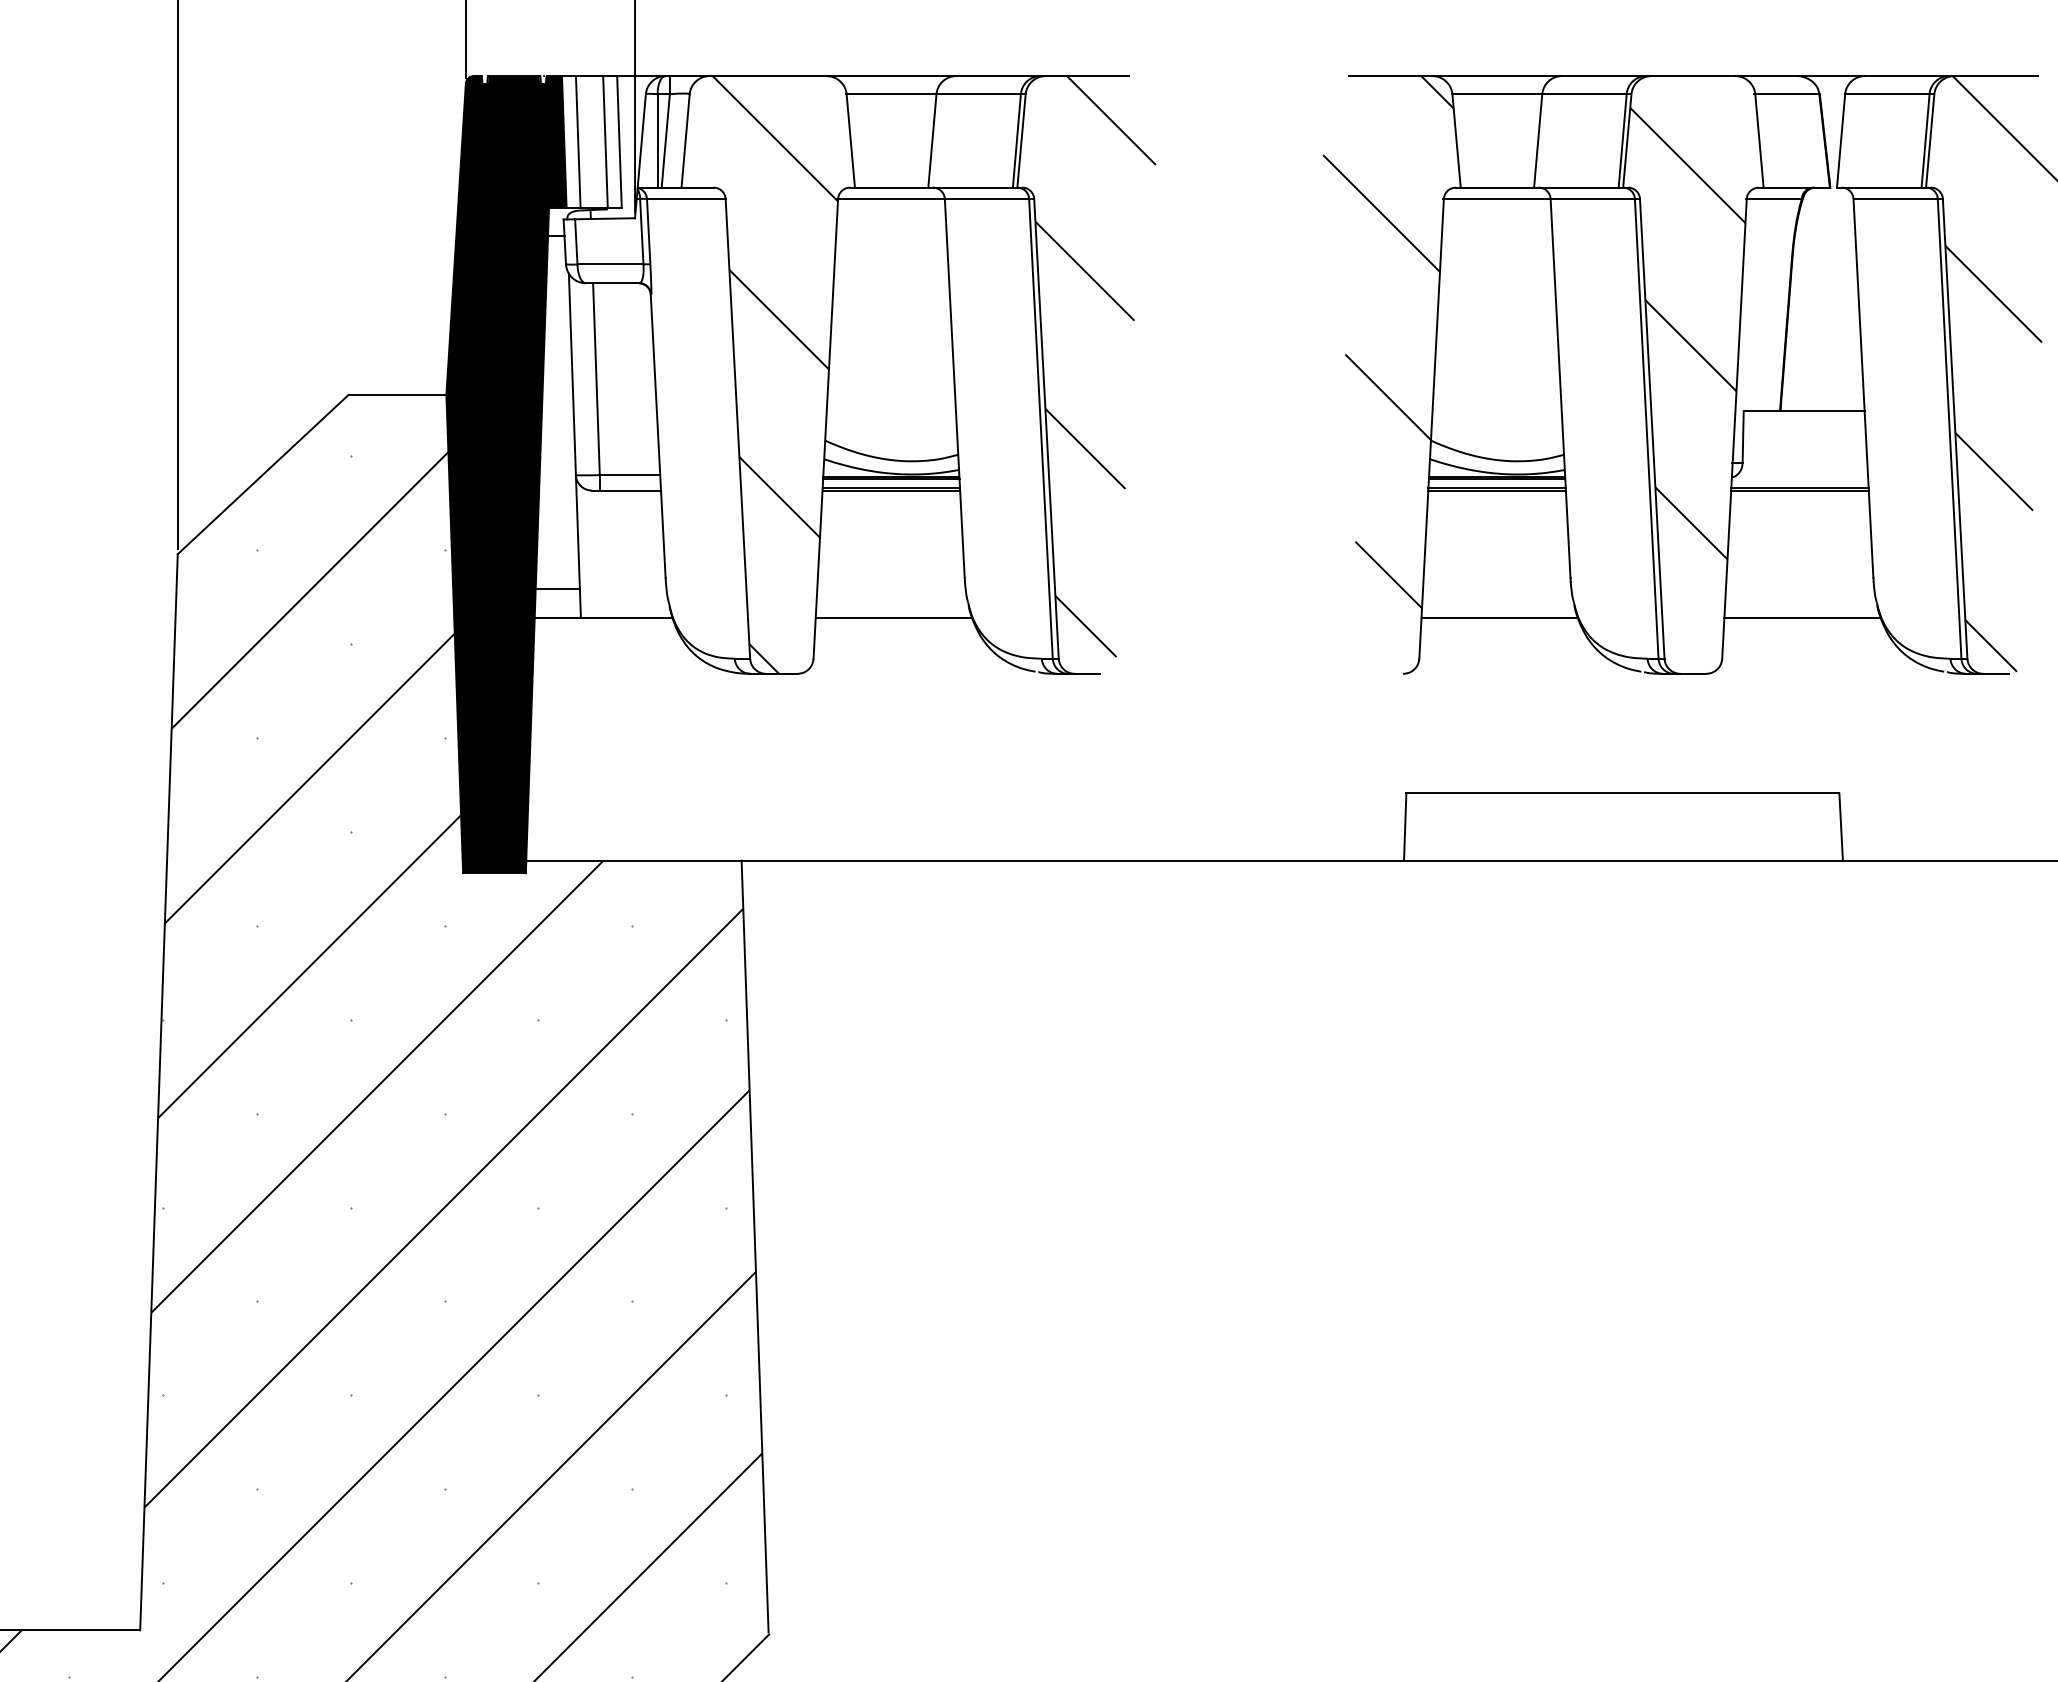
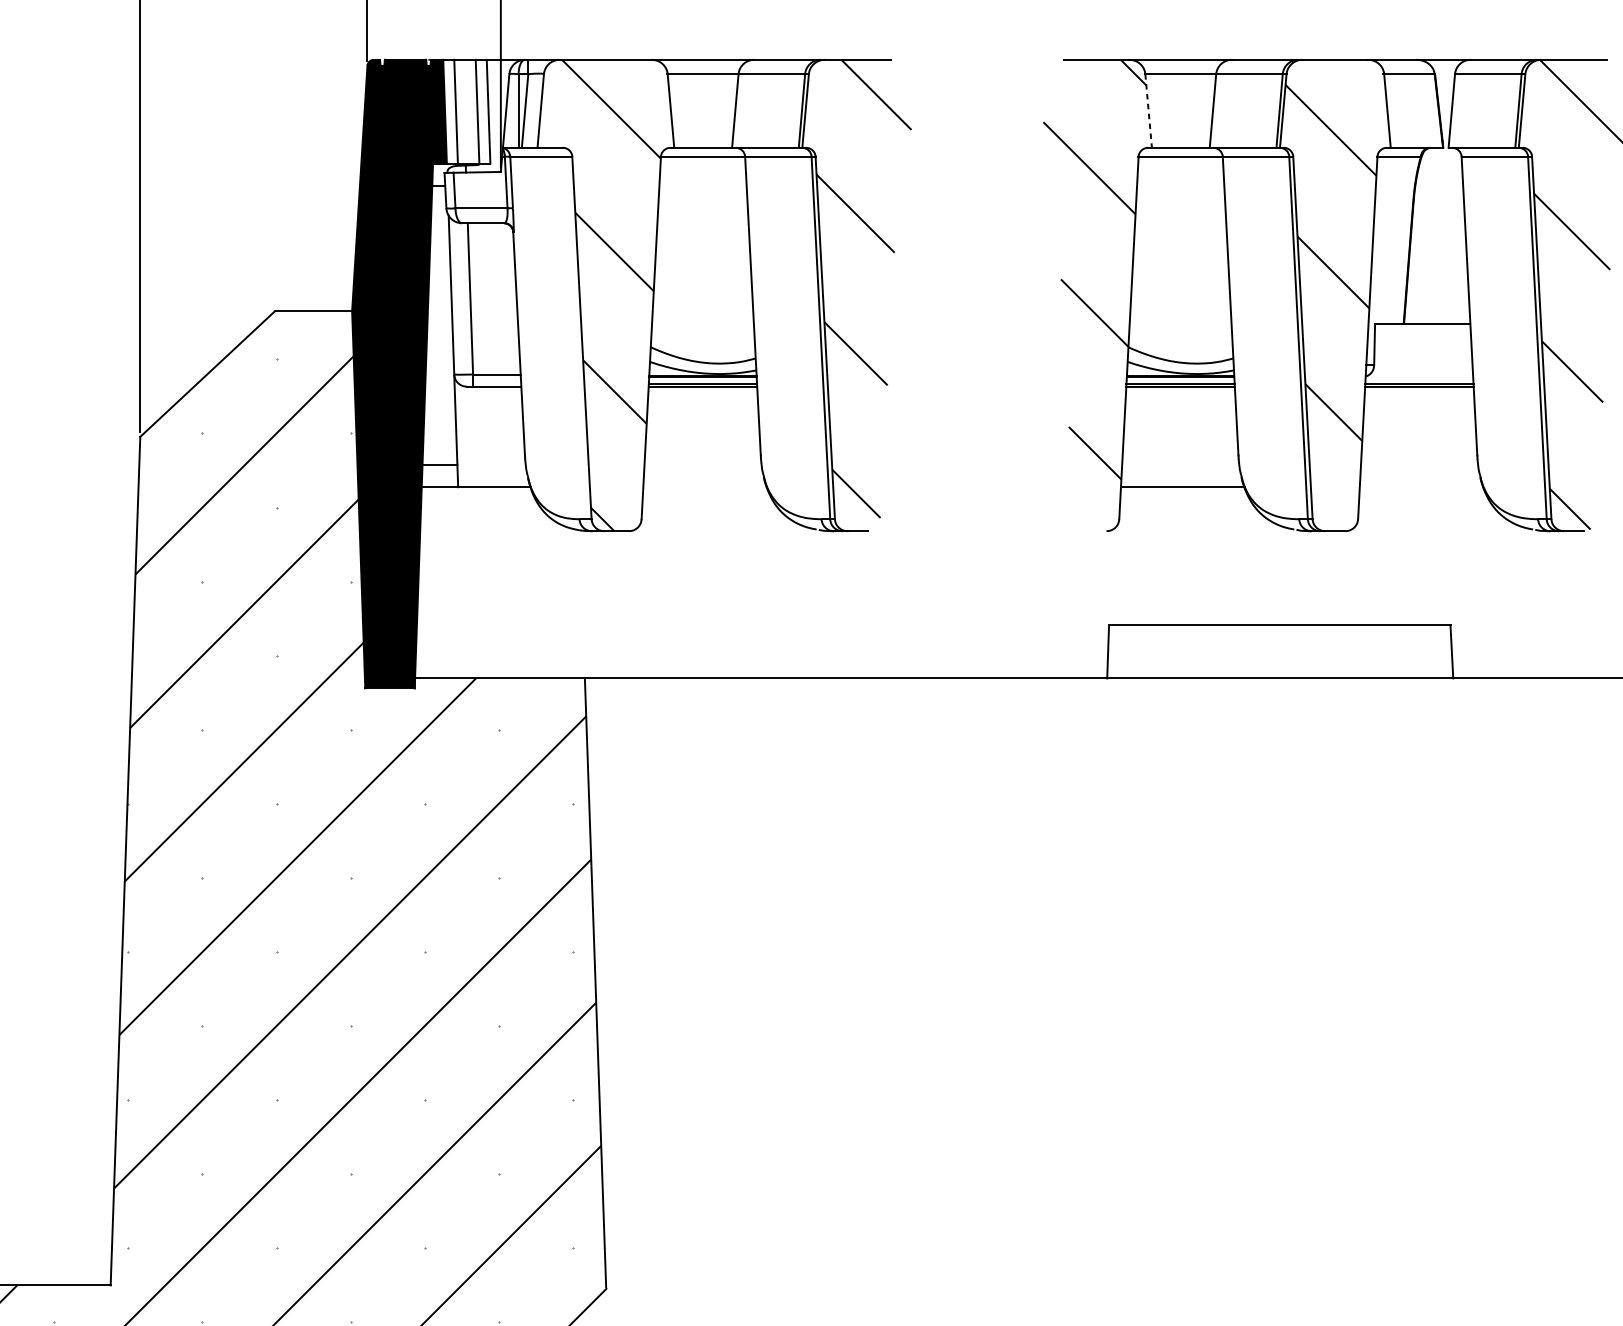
line: (1456, 141) -> (1148, 111), solid -> dashed
line: (893, 618) -> (704, 487), removed
line: (1802, 618) -> (1421, 487), removed

